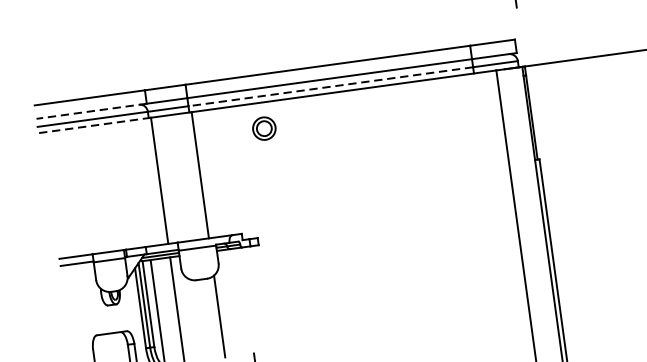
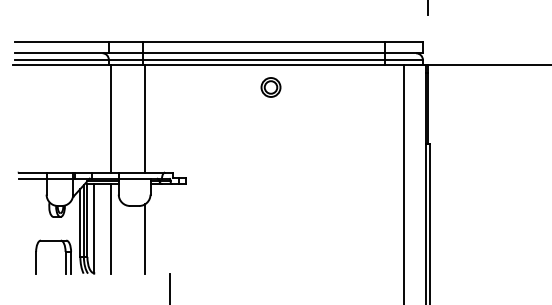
line: (331, 87) -> (264, 60), dashed -> solid
line: (92, 111) -> (62, 53), dashed -> solid
line: (92, 125) -> (61, 65), dashed -> solid
part: (263, 128) -> (270, 87), moved

